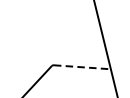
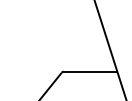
line: (82, 67) -> (90, 71), dashed -> solid

